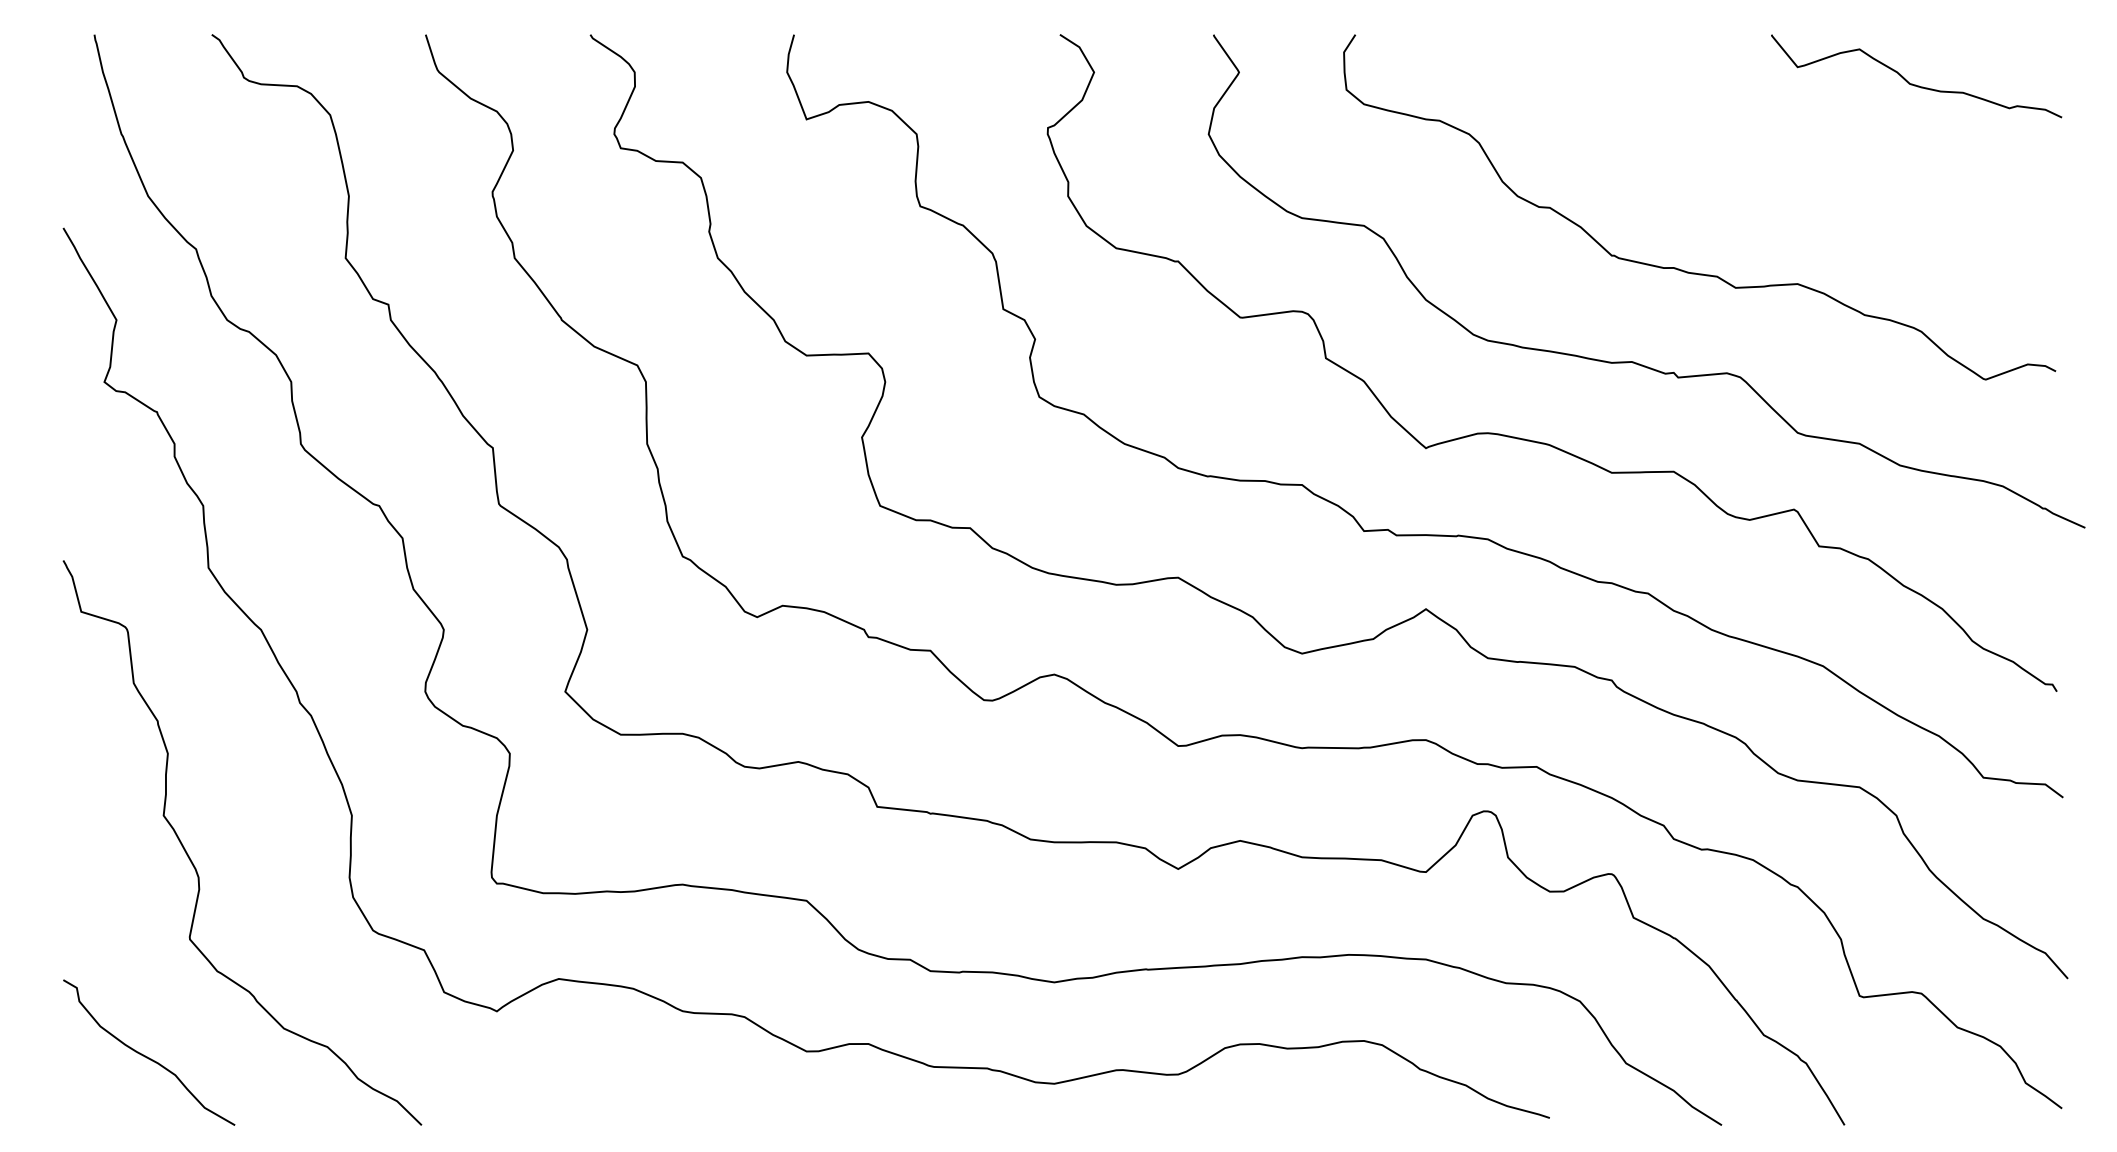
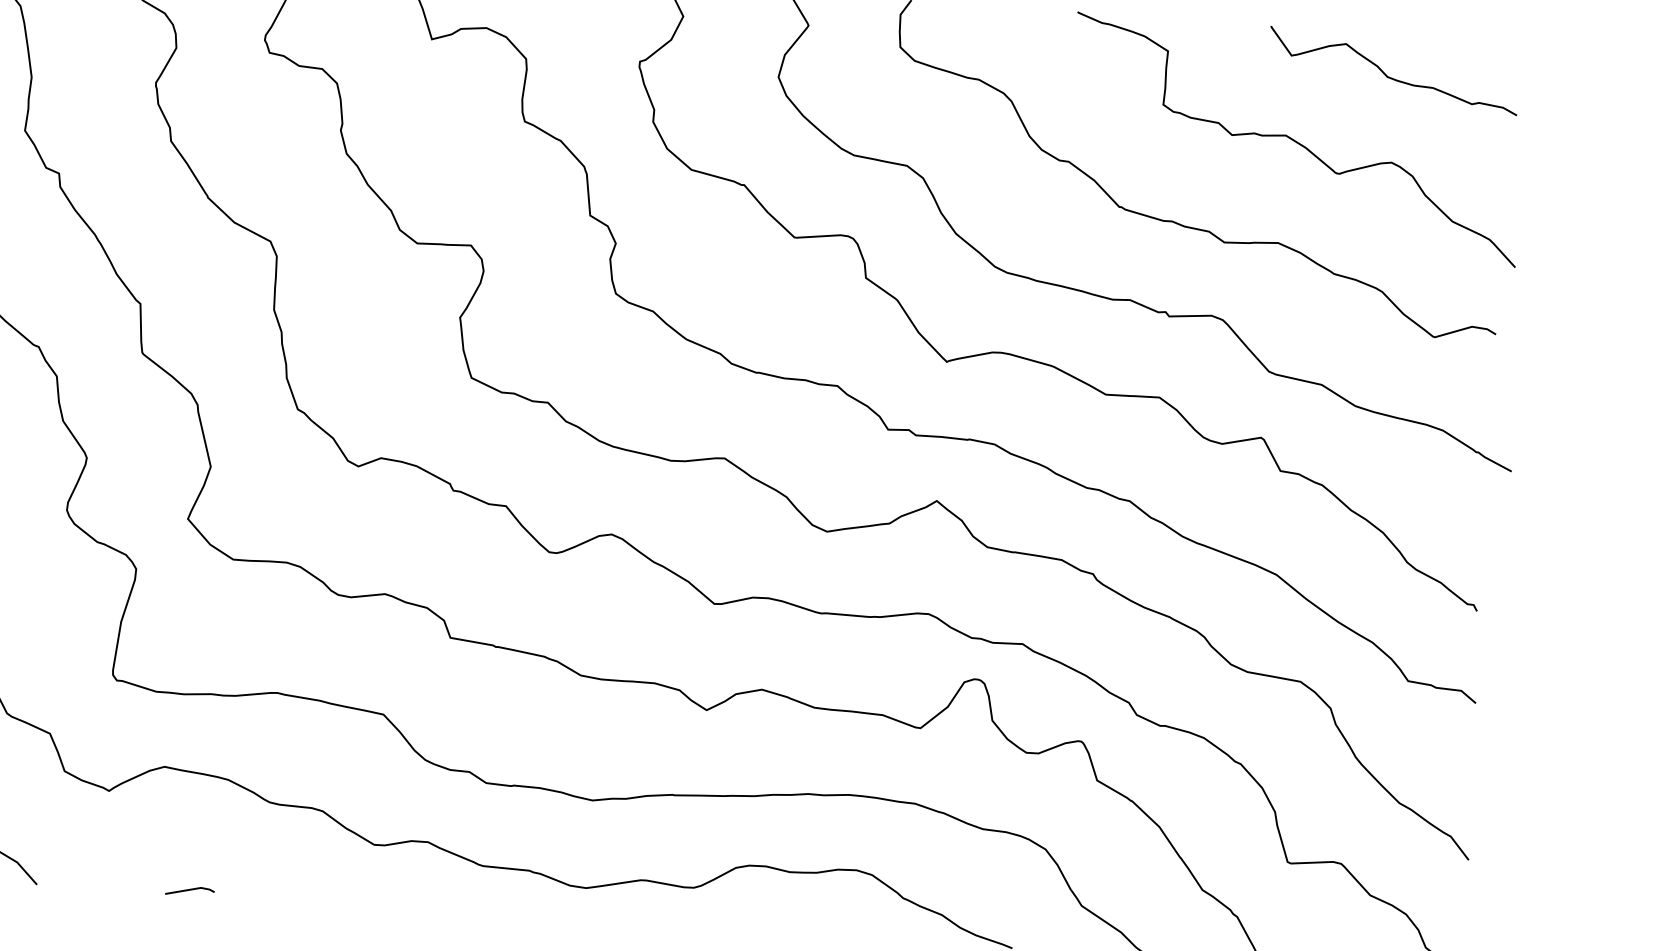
curve: (1809, 164) -> (1295, 140), added
line: (597, 1119) -> (189, 890), added

